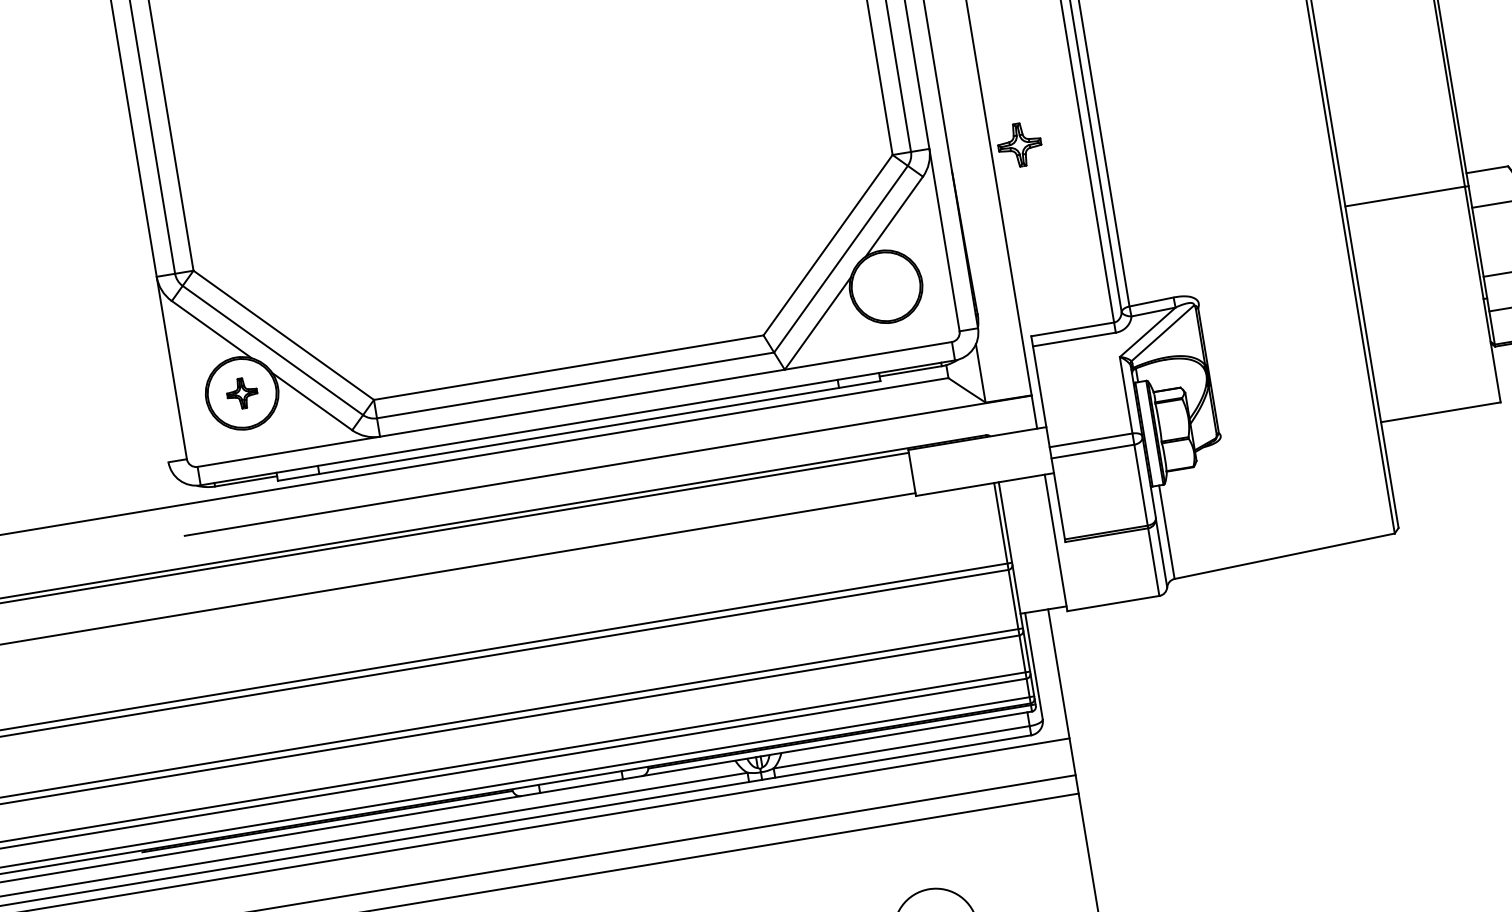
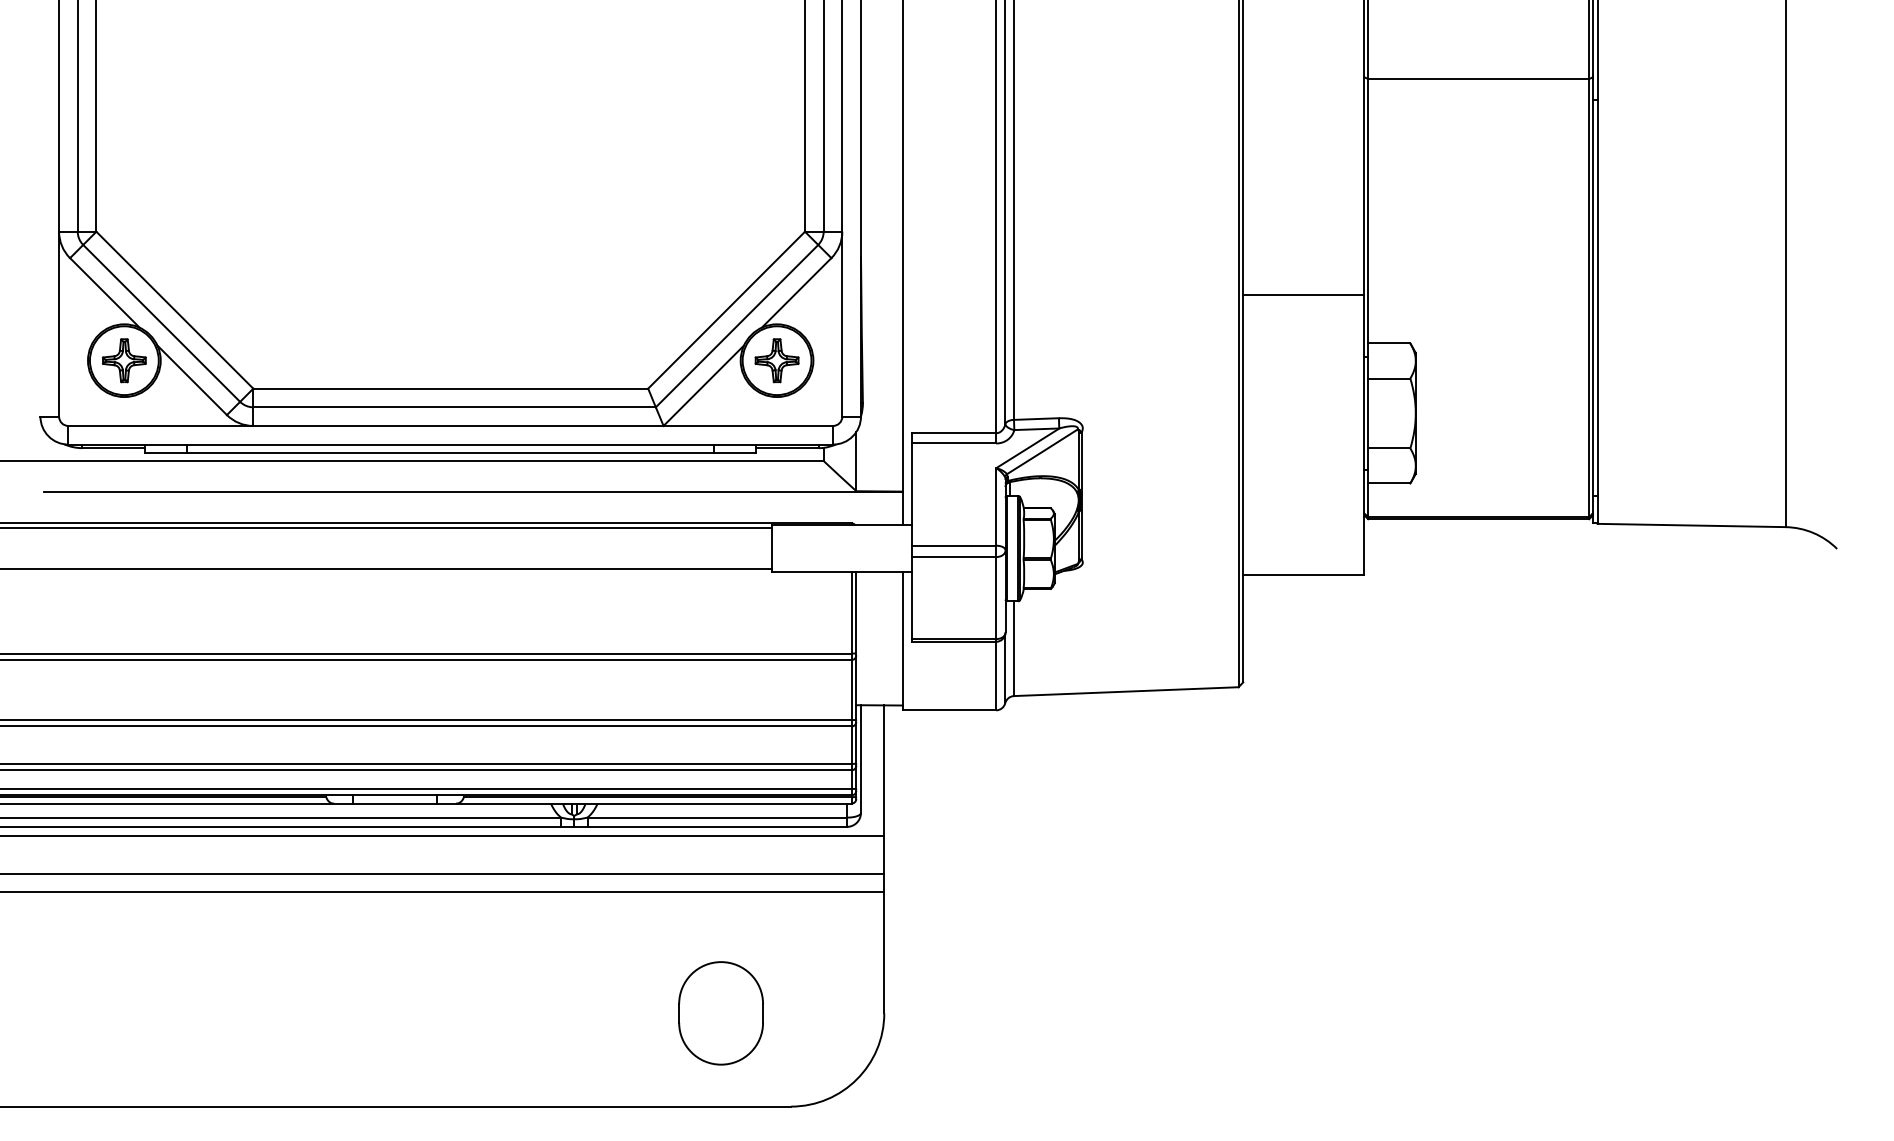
part: (1019, 144) -> (776, 360), moved
line: (1404, 196) -> (1303, 295), moved
part: (242, 393) -> (124, 360), size x1.43

